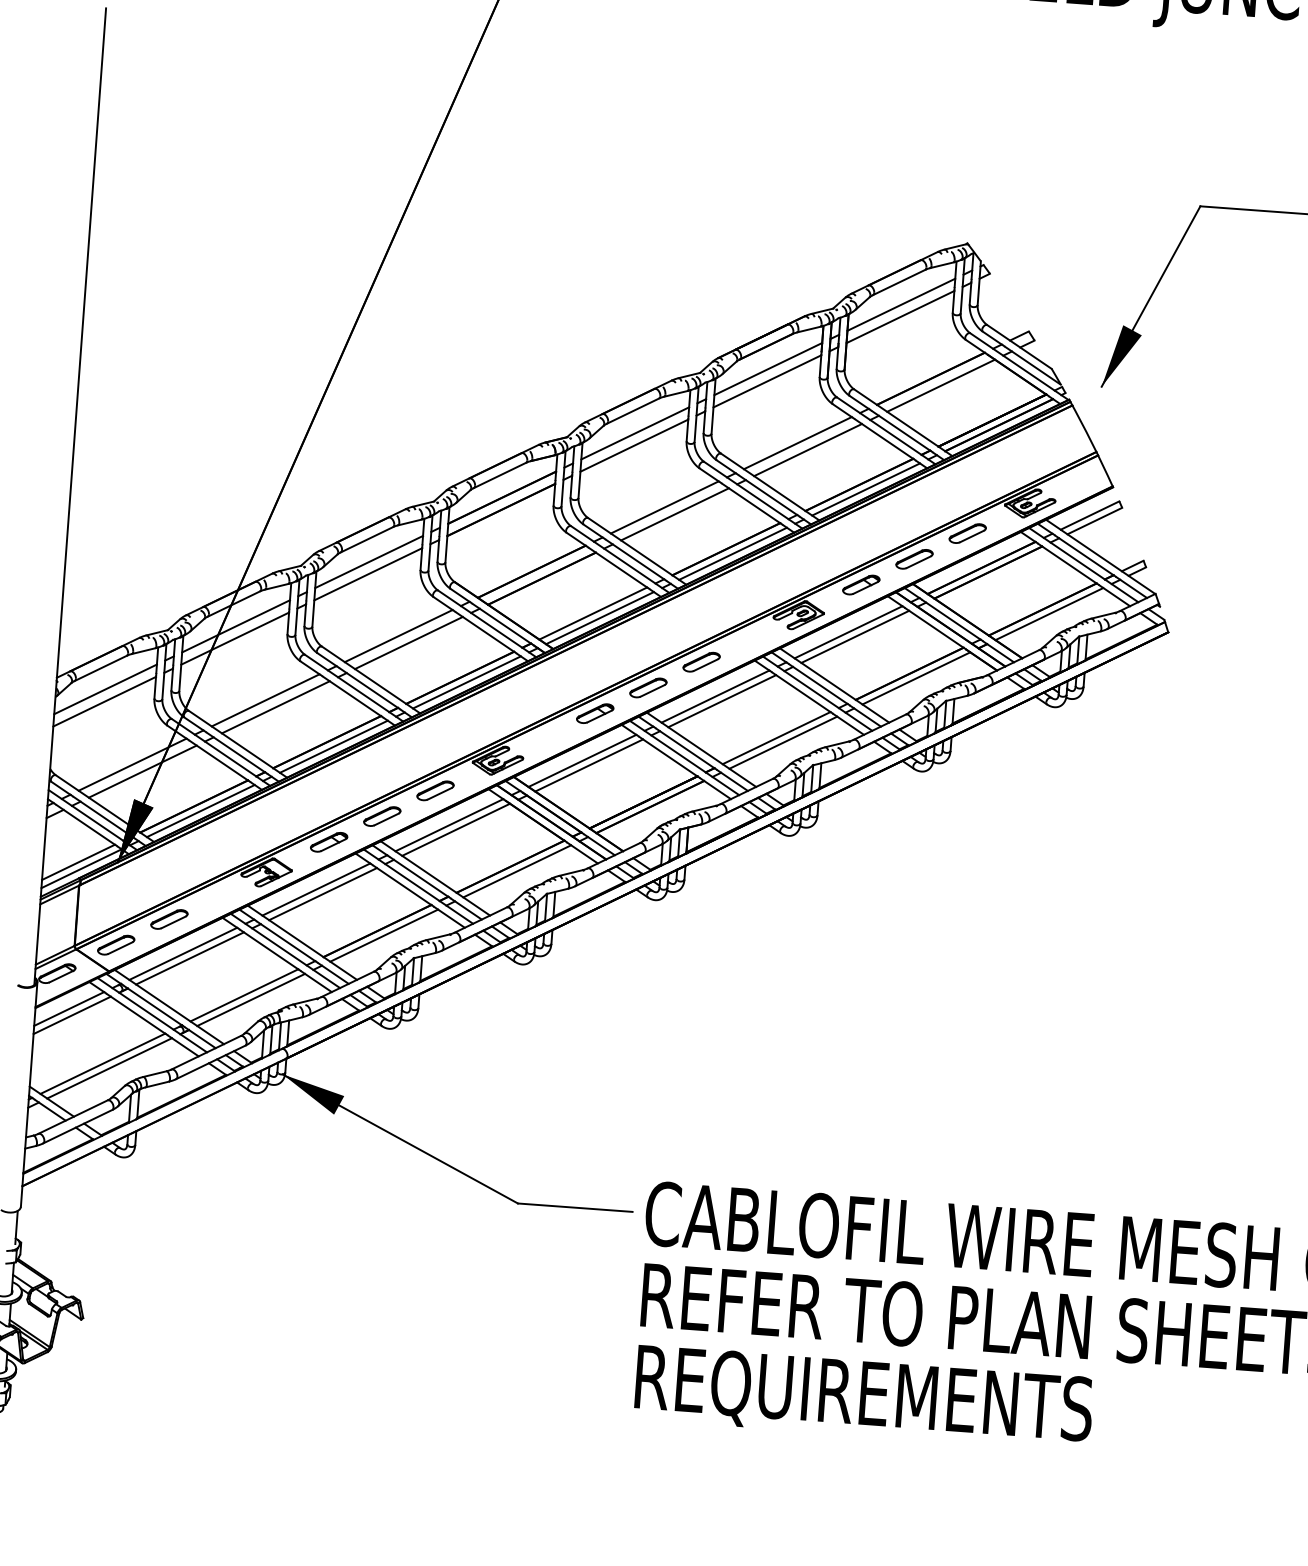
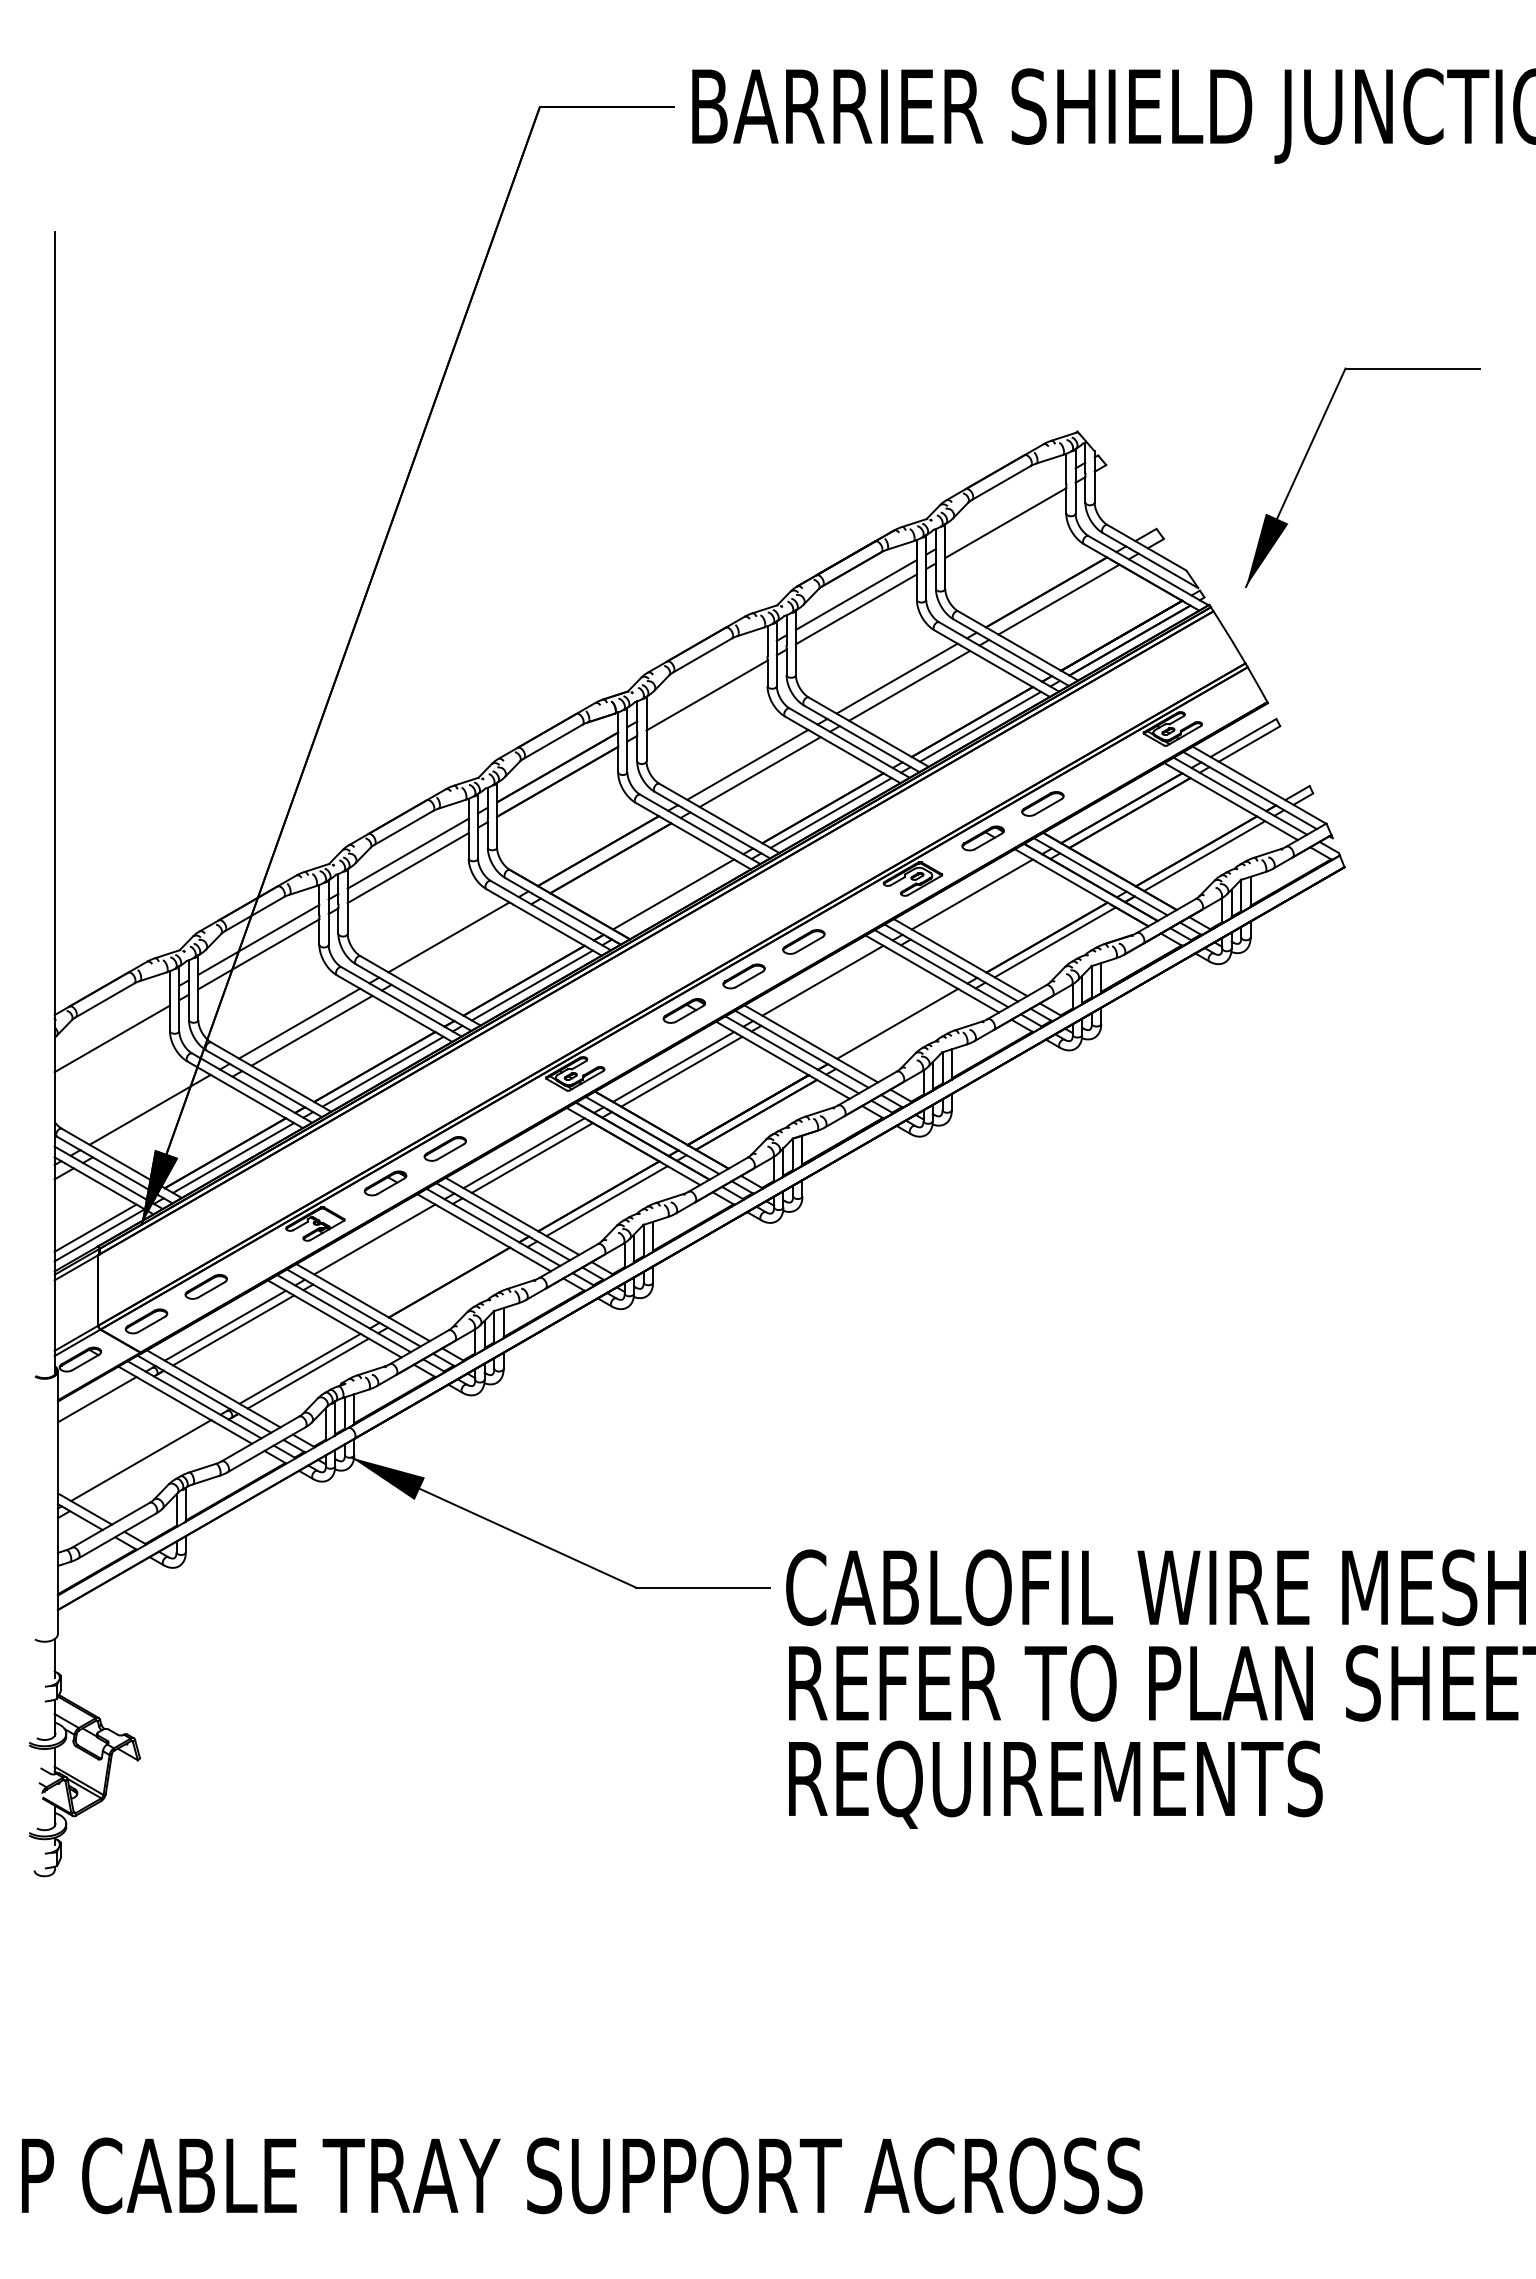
line: (901, 304) -> (1005, 508), removed
line: (634, 433) -> (706, 681), removed
part: (967, 533) -> (1102, 769), removed
line: (599, 618) -> (681, 899), removed
line: (855, 637) -> (980, 899), removed
line: (408, 642) -> (461, 944), removed
line: (104, 689) -> (111, 1024), removed
line: (721, 701) -> (830, 985), removed
line: (783, 742) -> (905, 1028), removed
line: (142, 771) -> (162, 1116), removed
part: (435, 790) -> (504, 1114), removed
line: (322, 894) -> (382, 1244), removed
line: (384, 935) -> (457, 1287), removed
line: (71, 1015) -> (100, 1406), removed
line: (109, 1067) -> (149, 1464), removed

